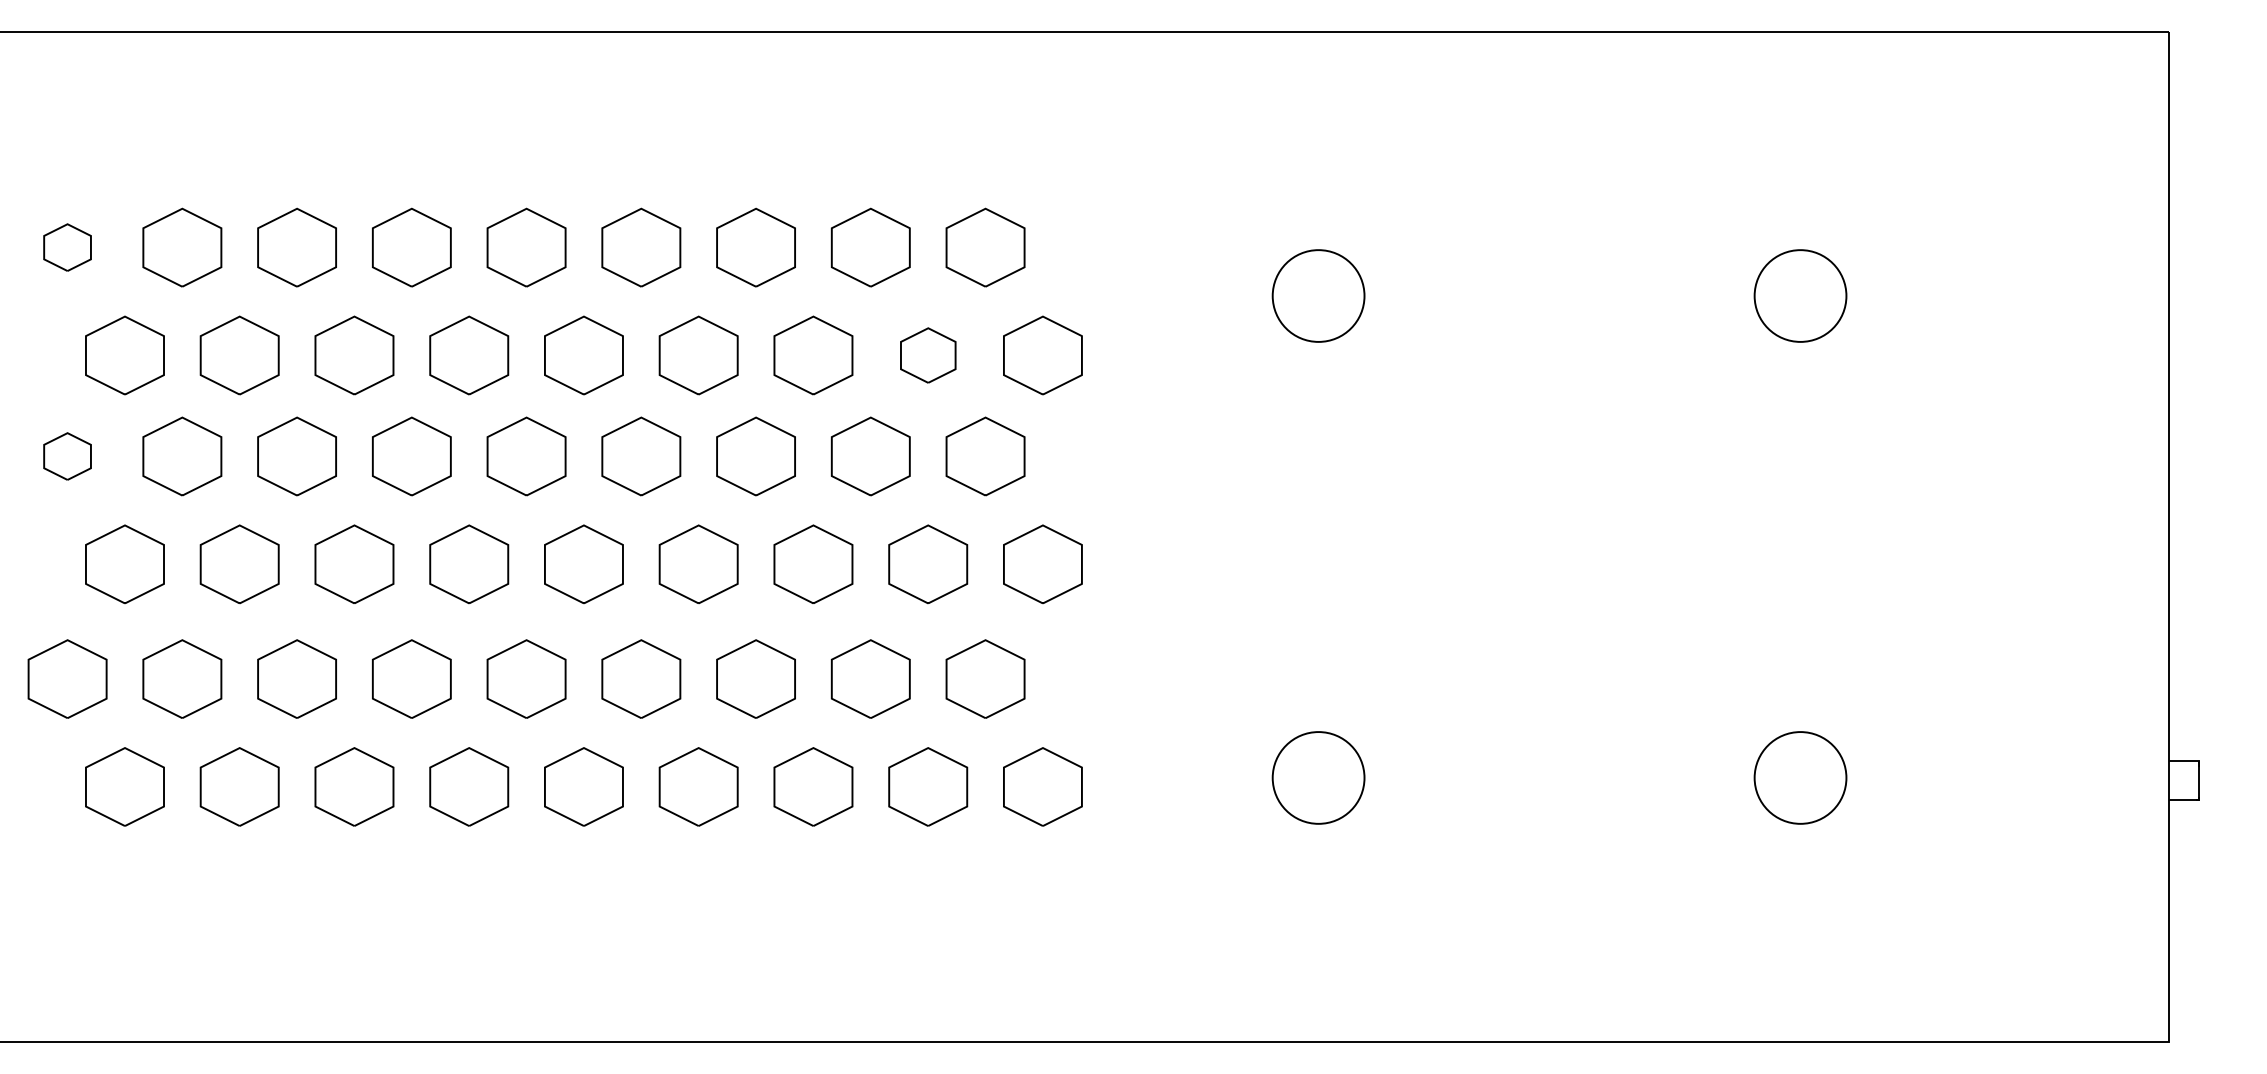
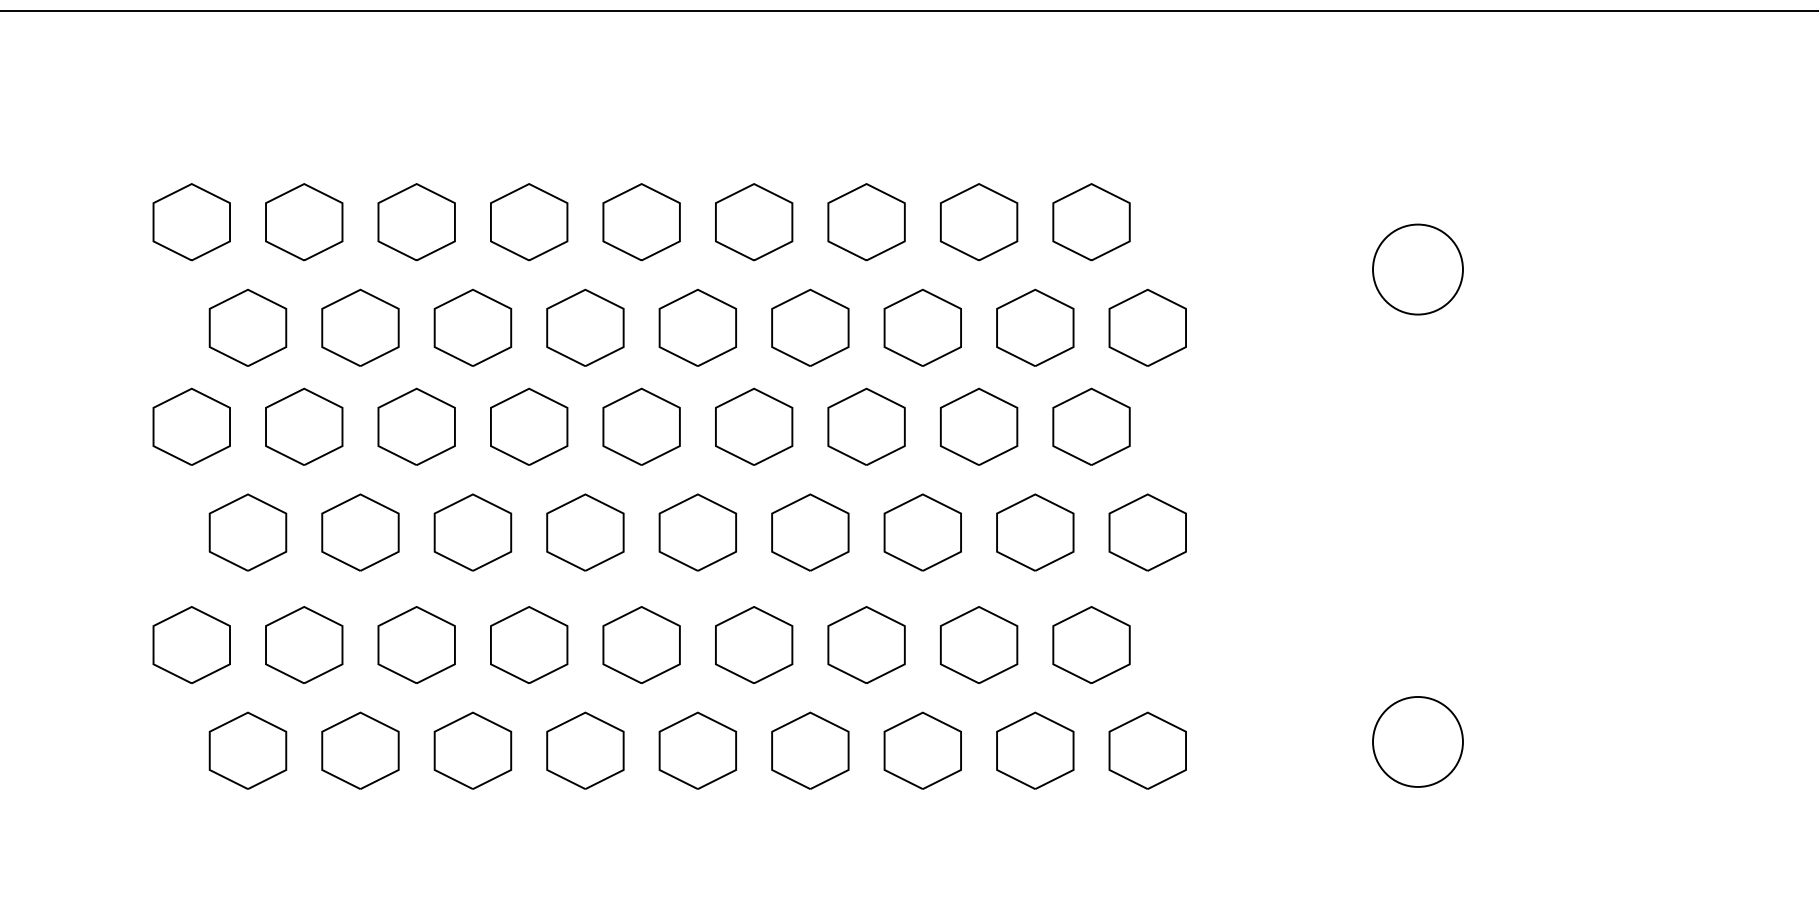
part: (67, 247) -> (191, 222), size x1.67
part: (928, 355) -> (1035, 327), size x1.43
part: (67, 456) -> (191, 426), size x1.67

